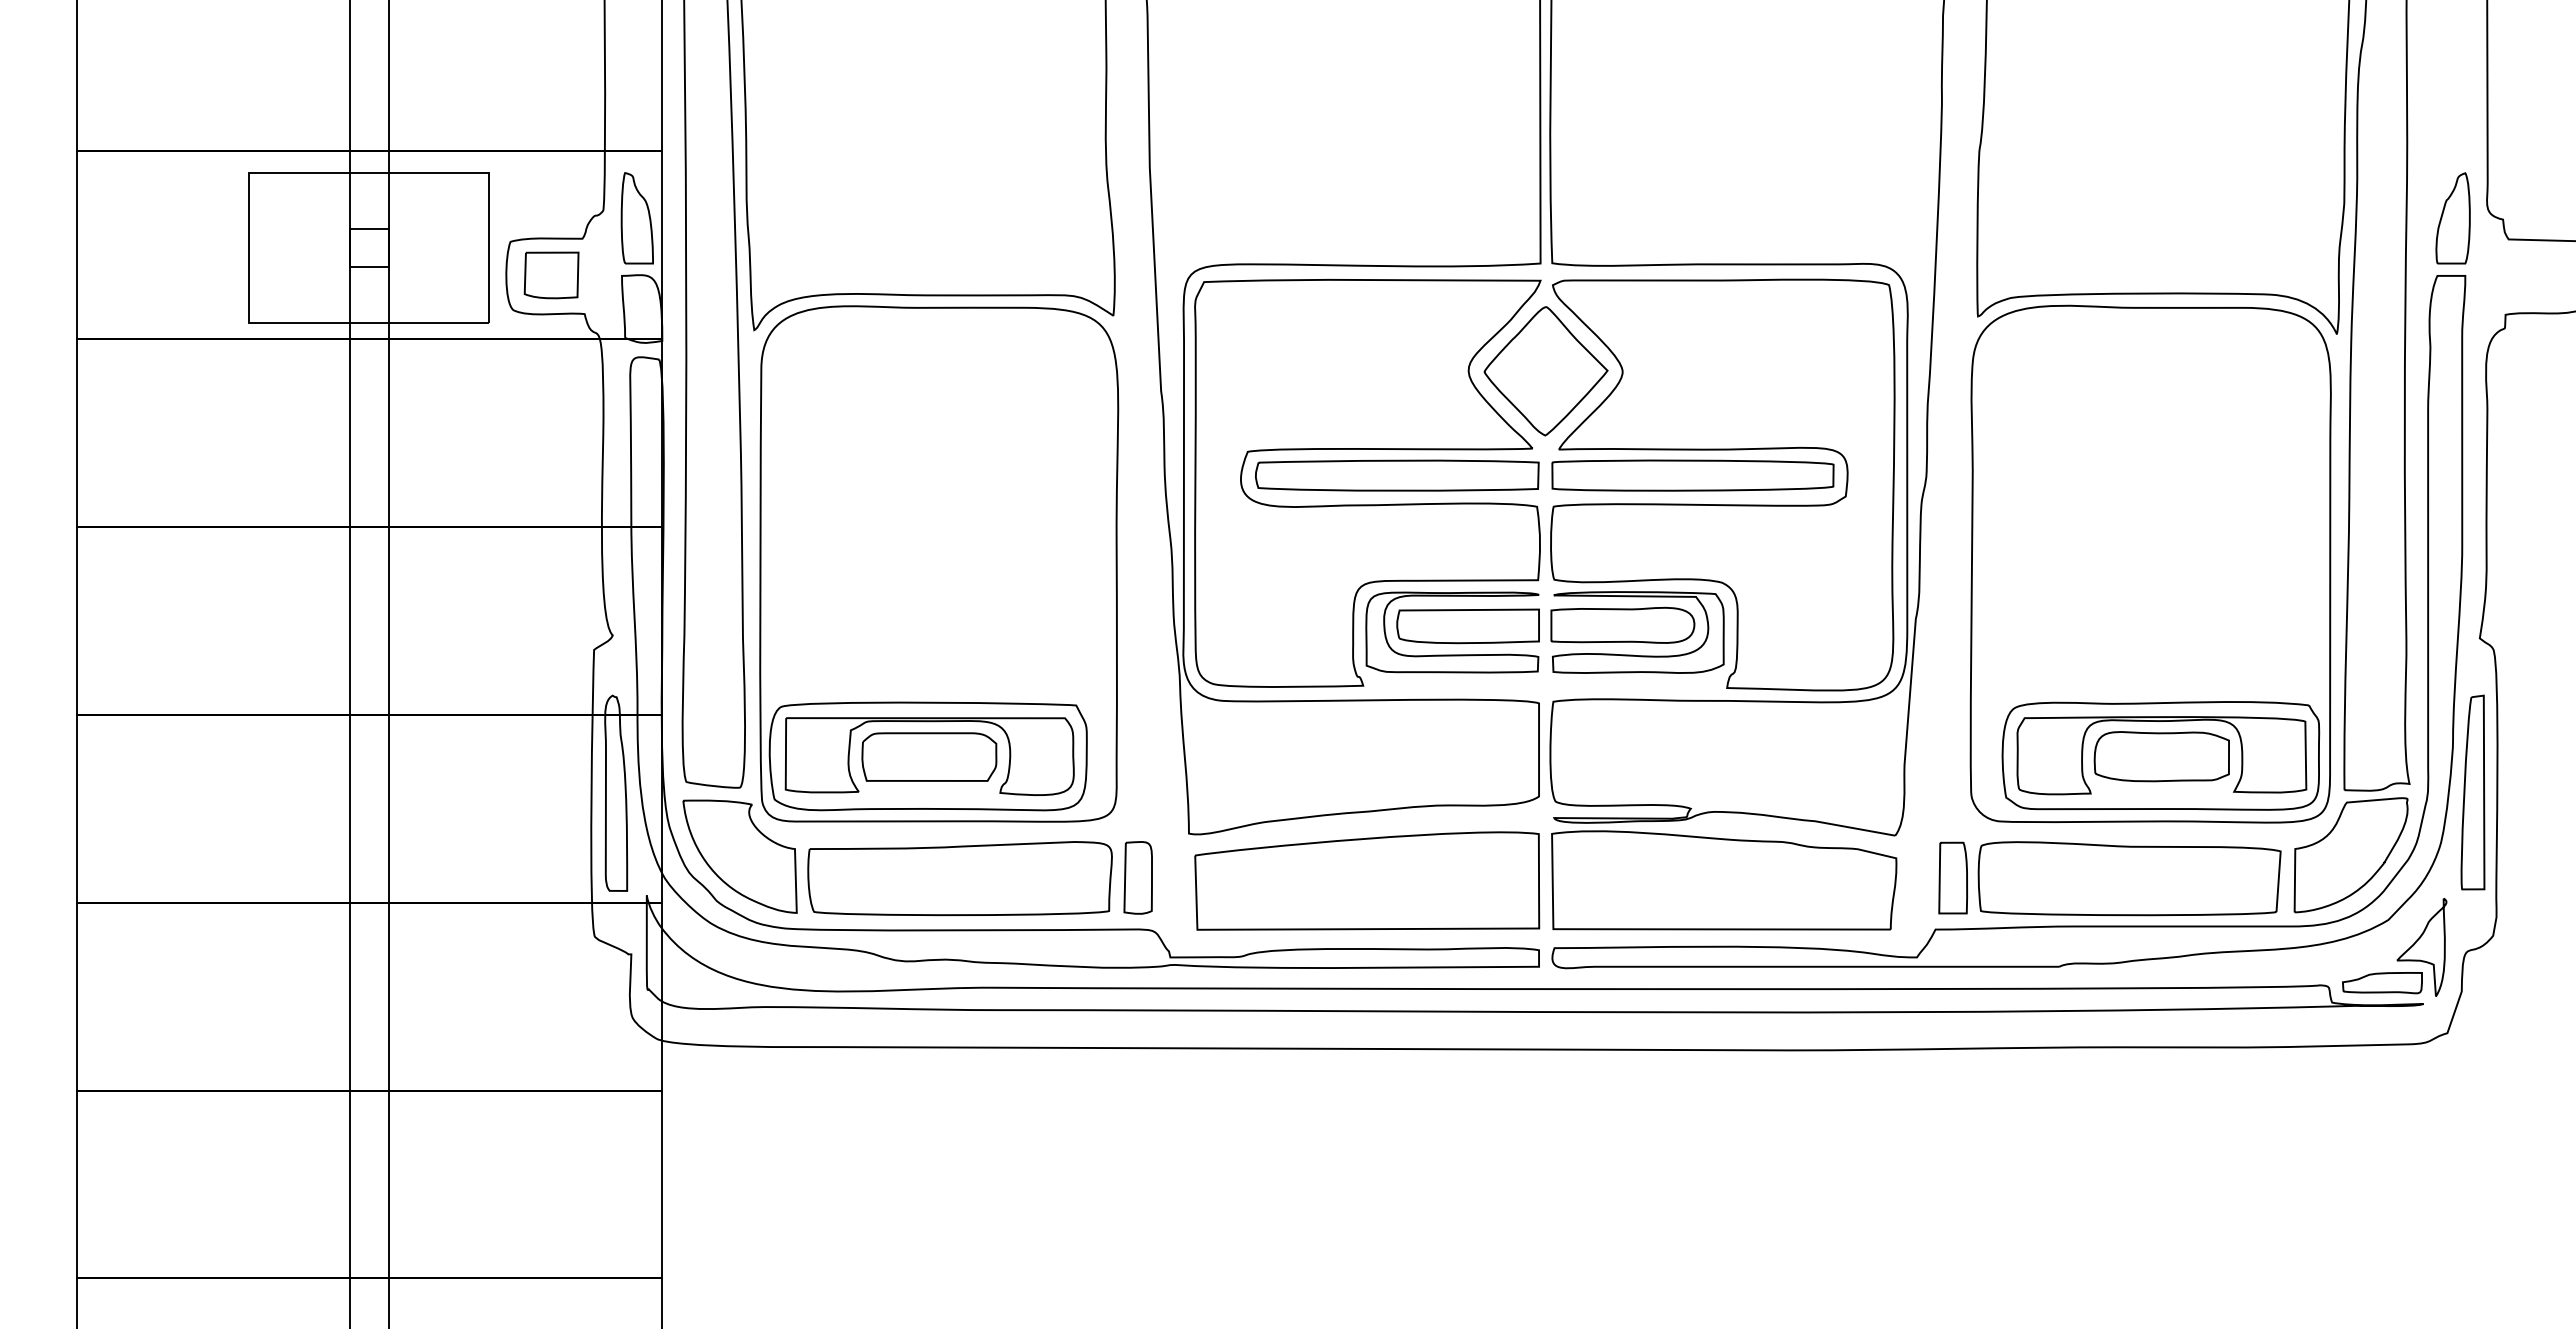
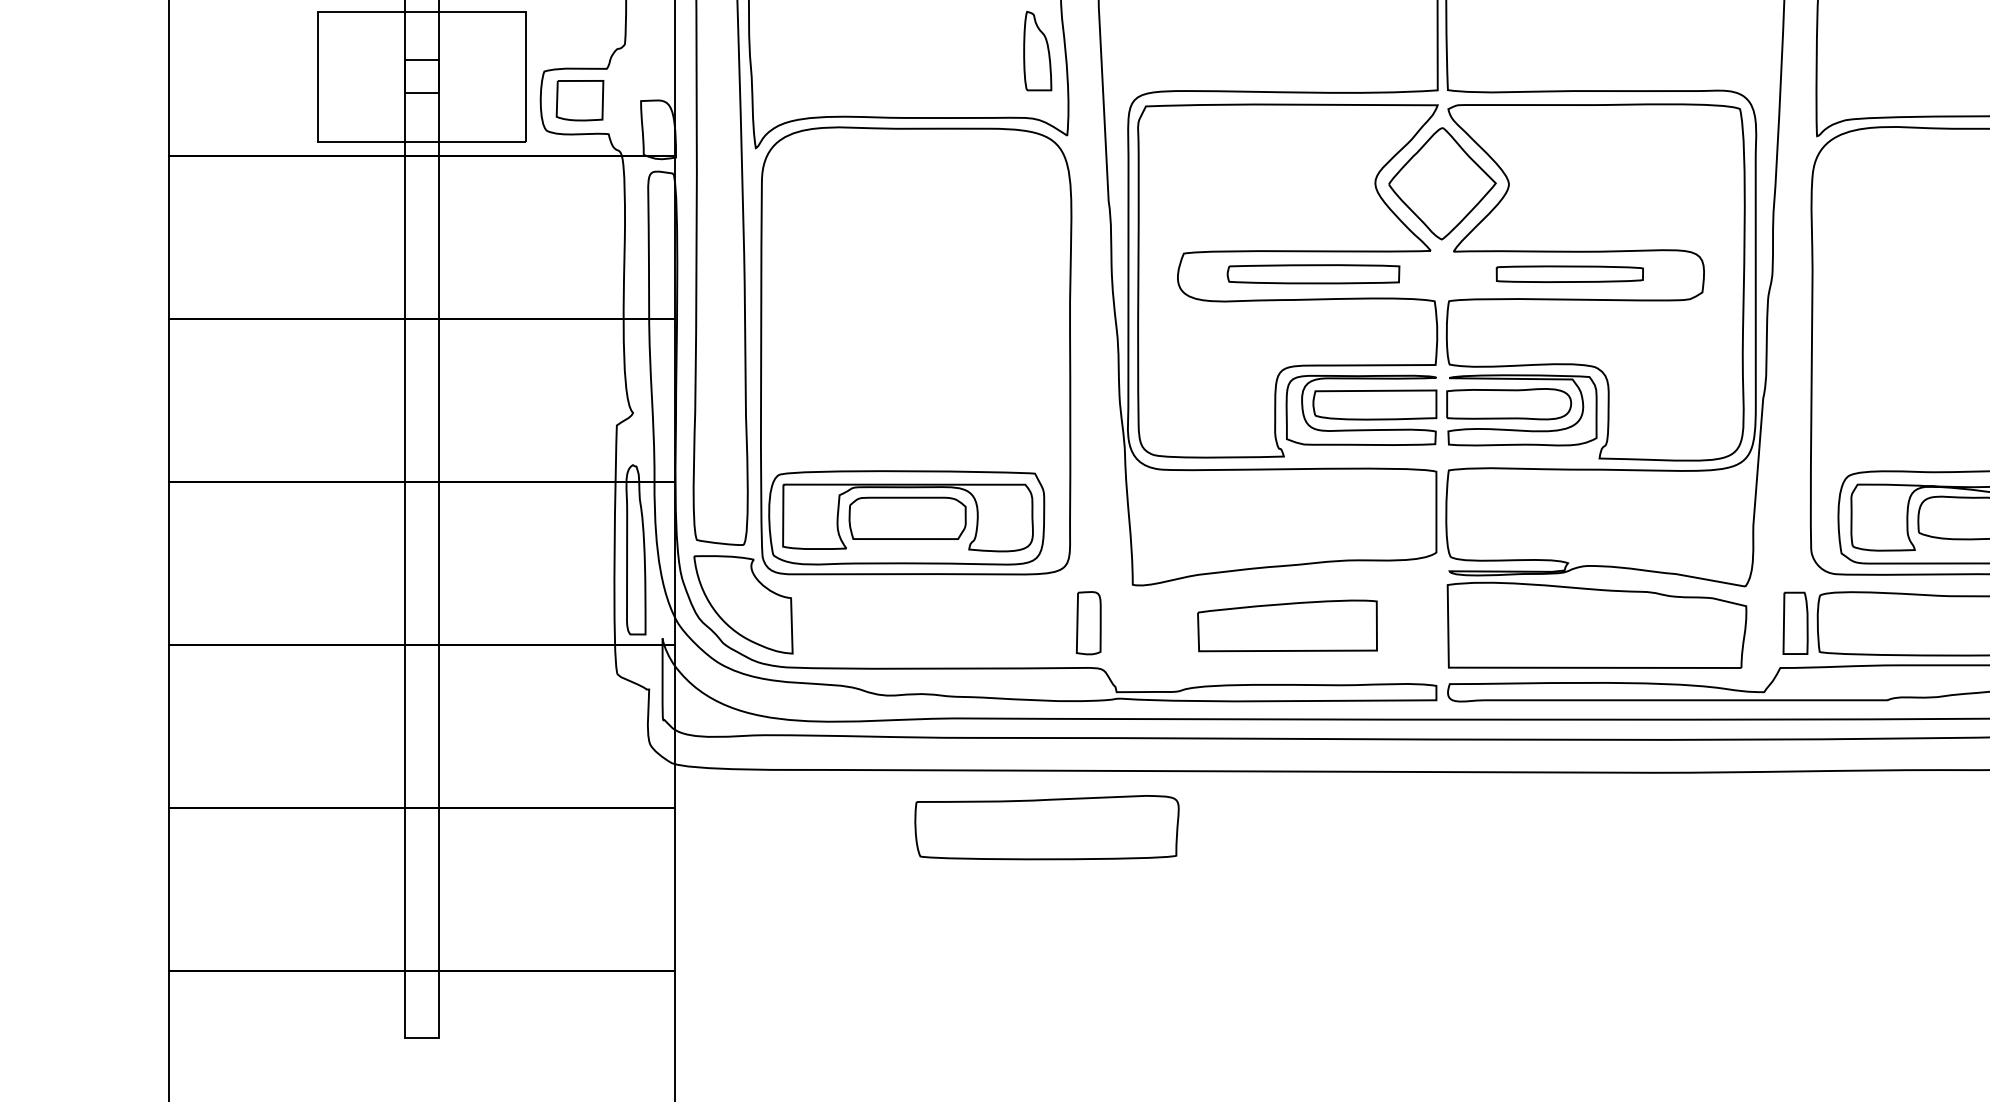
part: (636, 218) -> (1036, 51), moved
part: (1397, 475) -> (1313, 274), size x0.7
part: (1692, 475) -> (1569, 274), size x0.6
part: (959, 878) -> (1046, 827), moved
part: (1367, 880) -> (1287, 625), size x0.6

